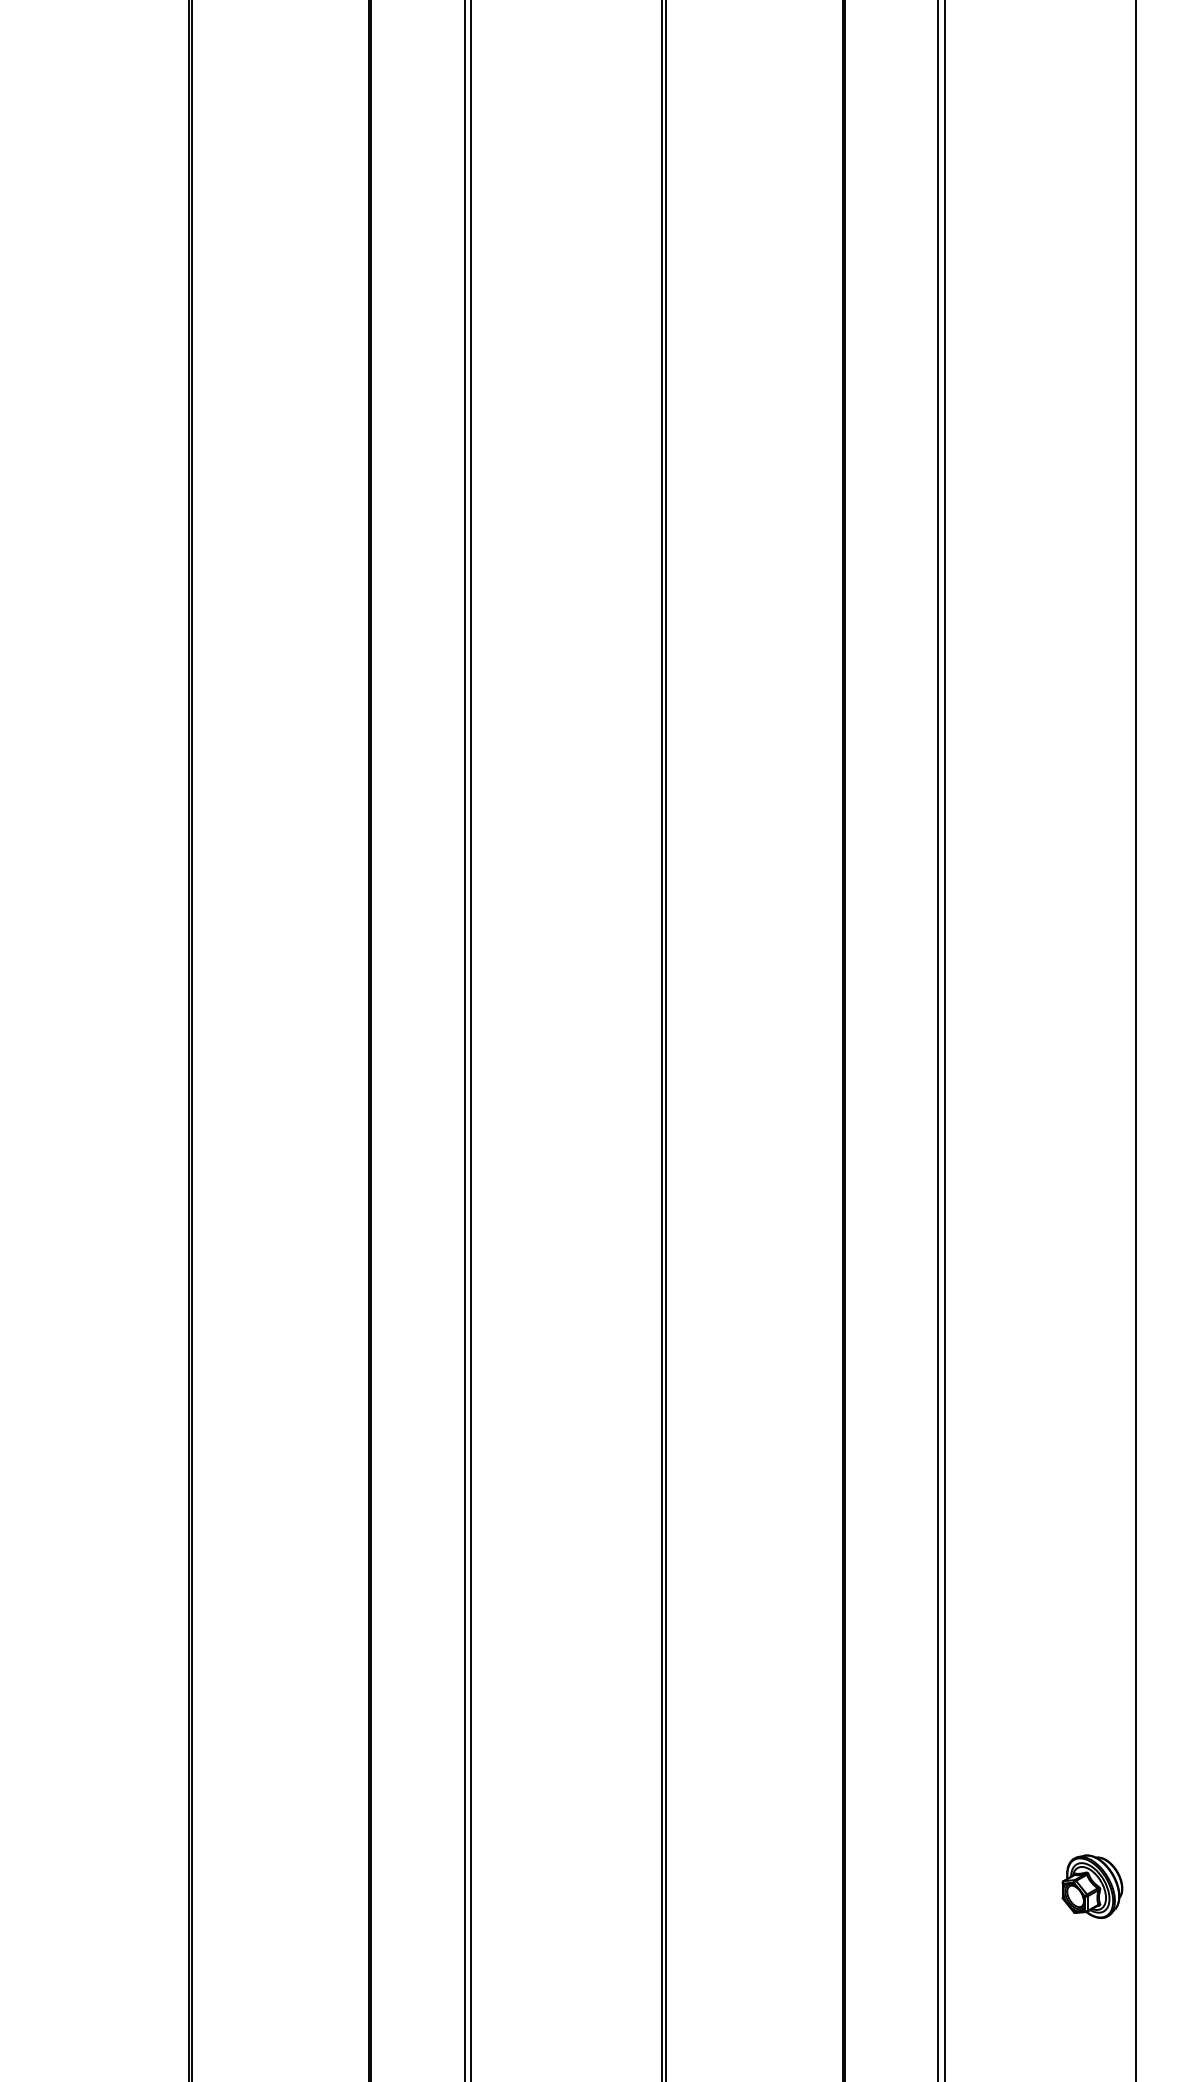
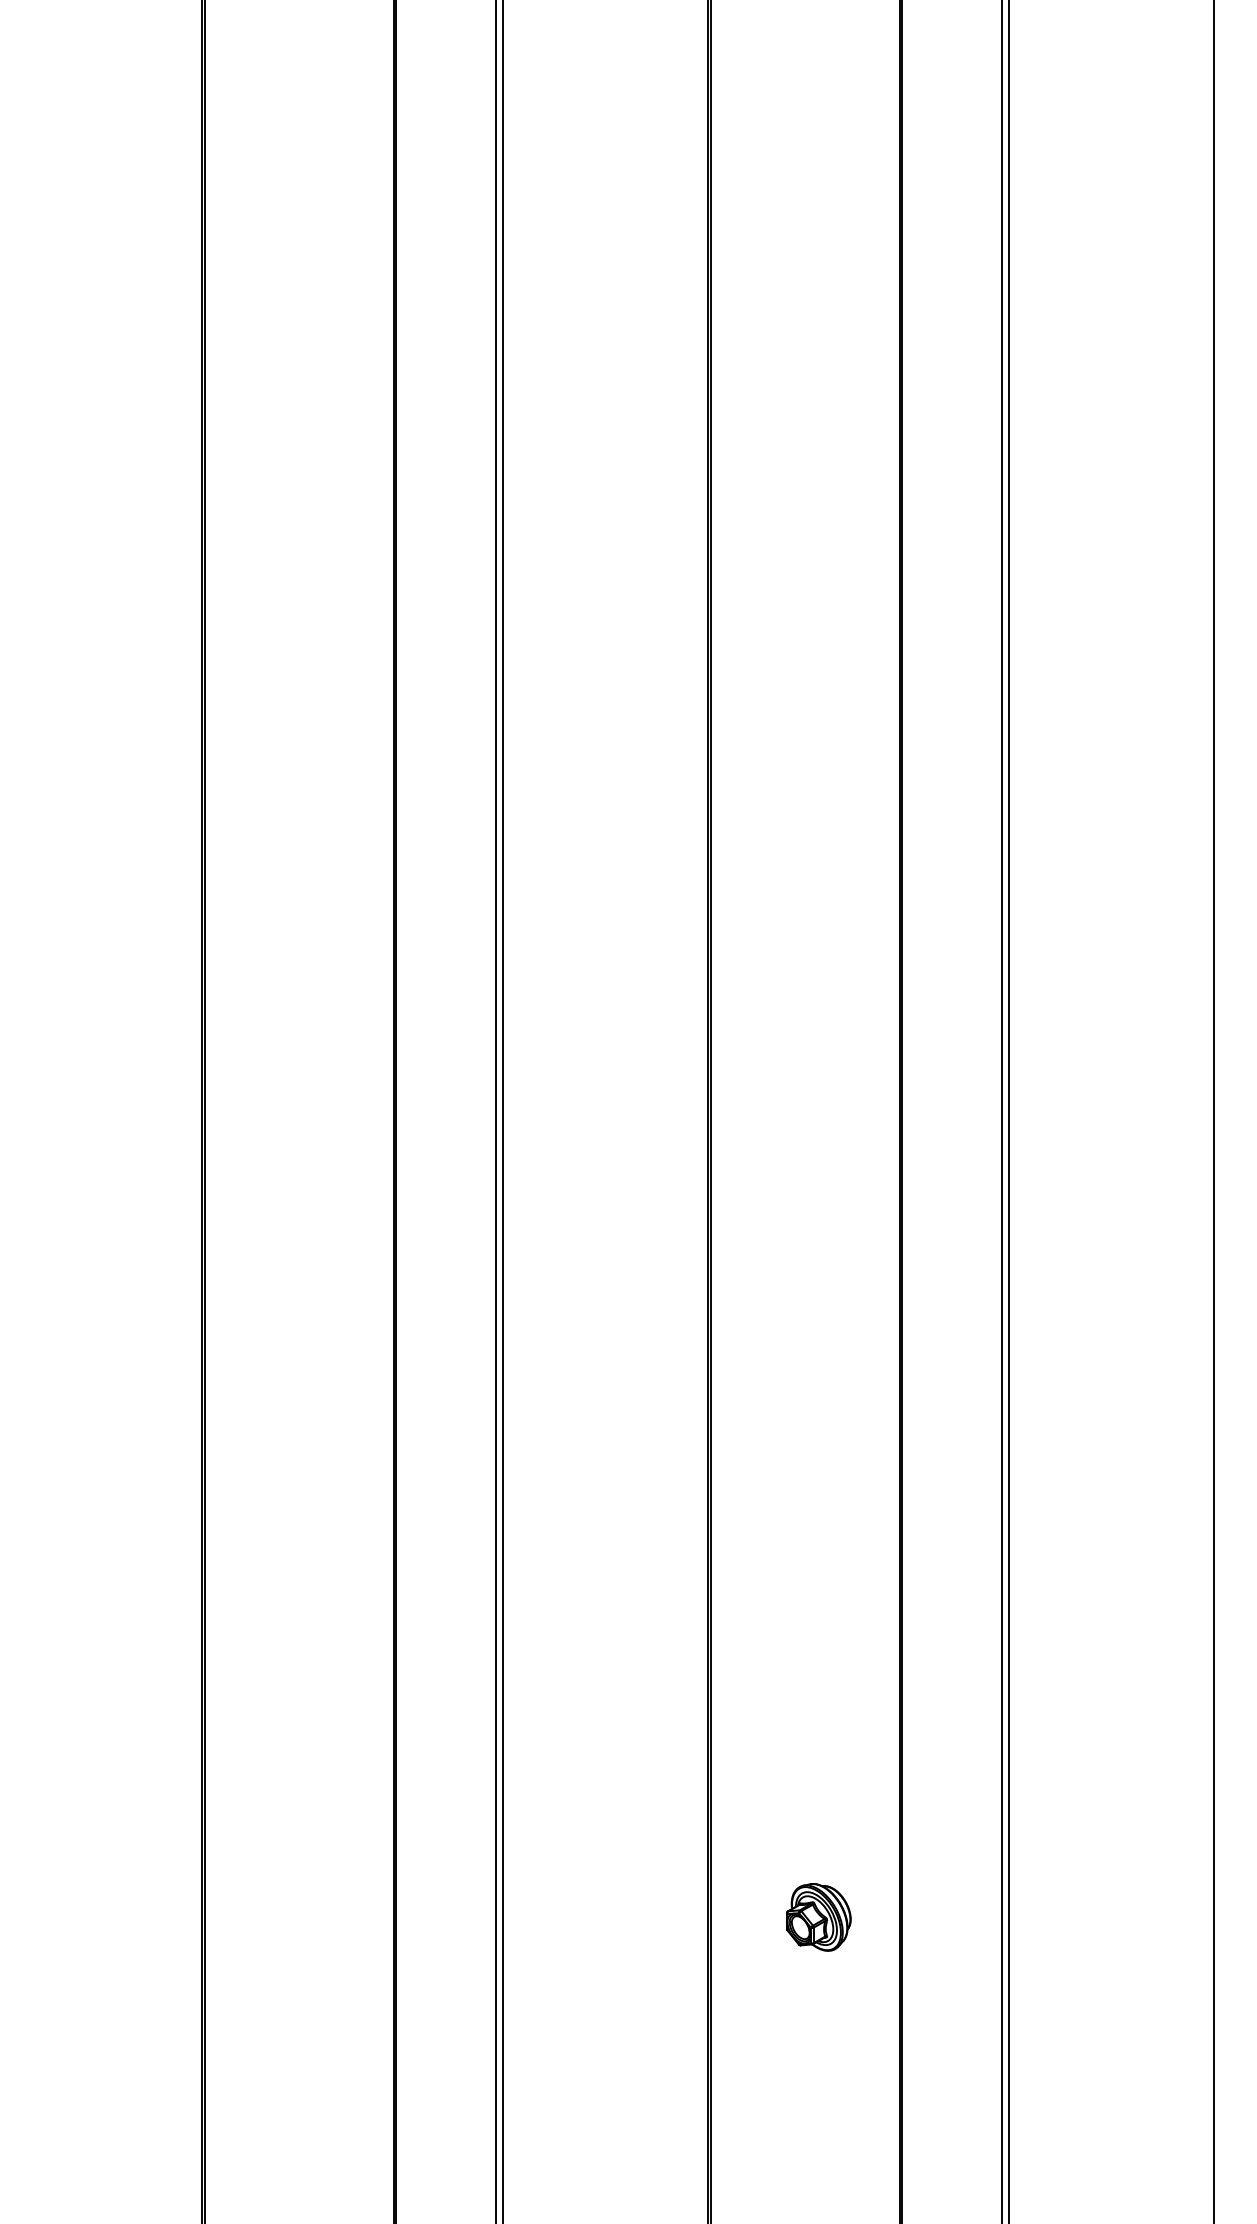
part: (1092, 1886) -> (818, 1917), moved

